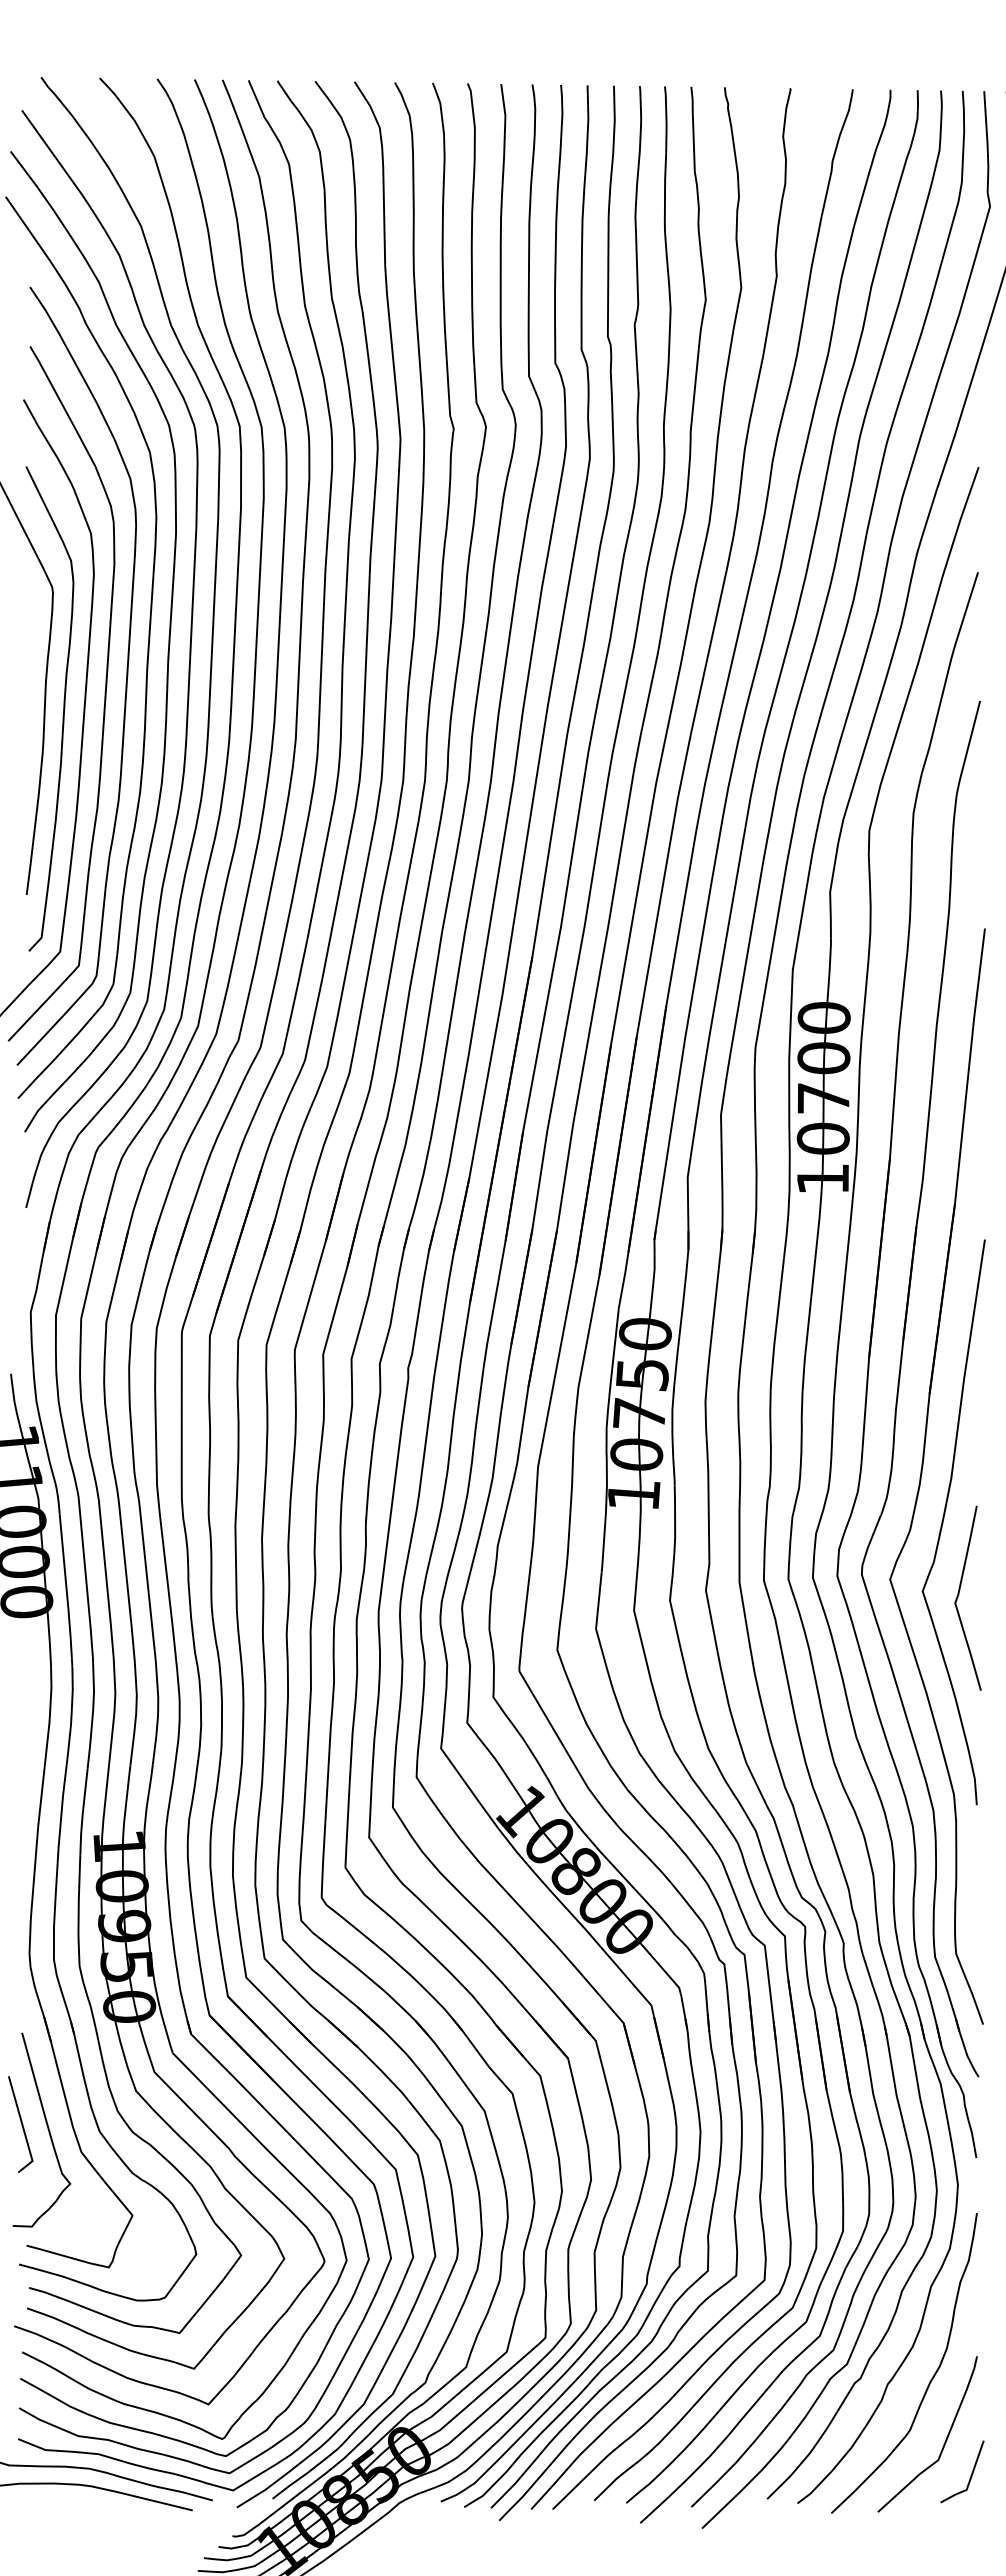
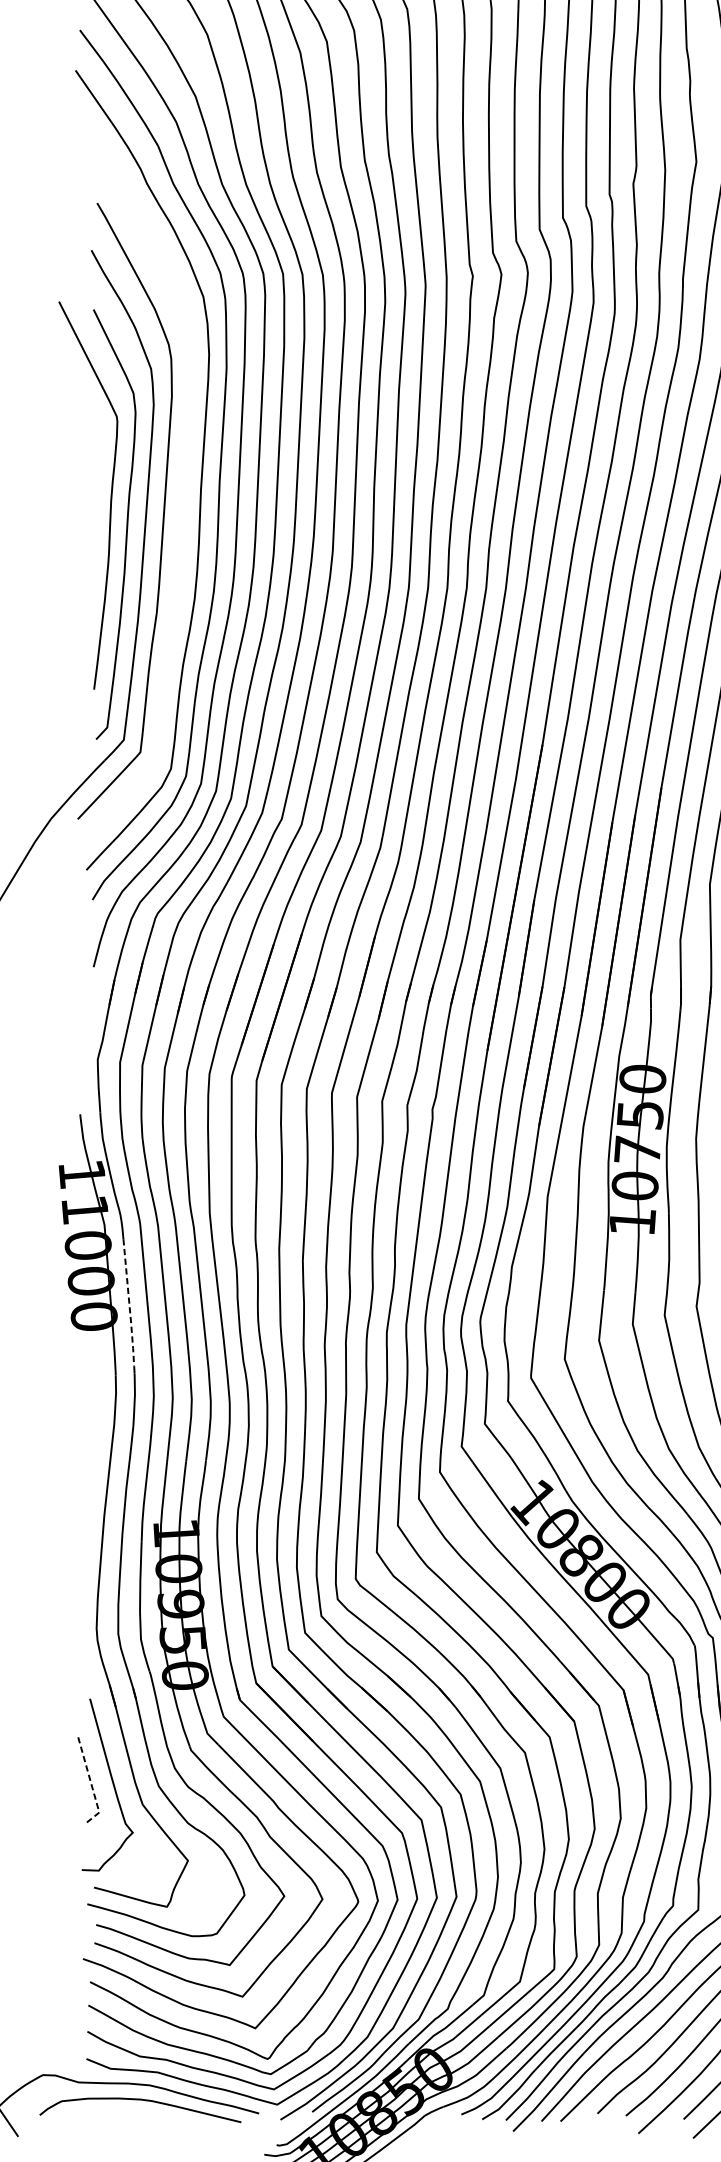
curve: (125, 682) -> (181, 501), removed
line: (66, 1588) -> (129, 1304), solid -> dashed
line: (23, 2128) -> (91, 1783), solid -> dashed

